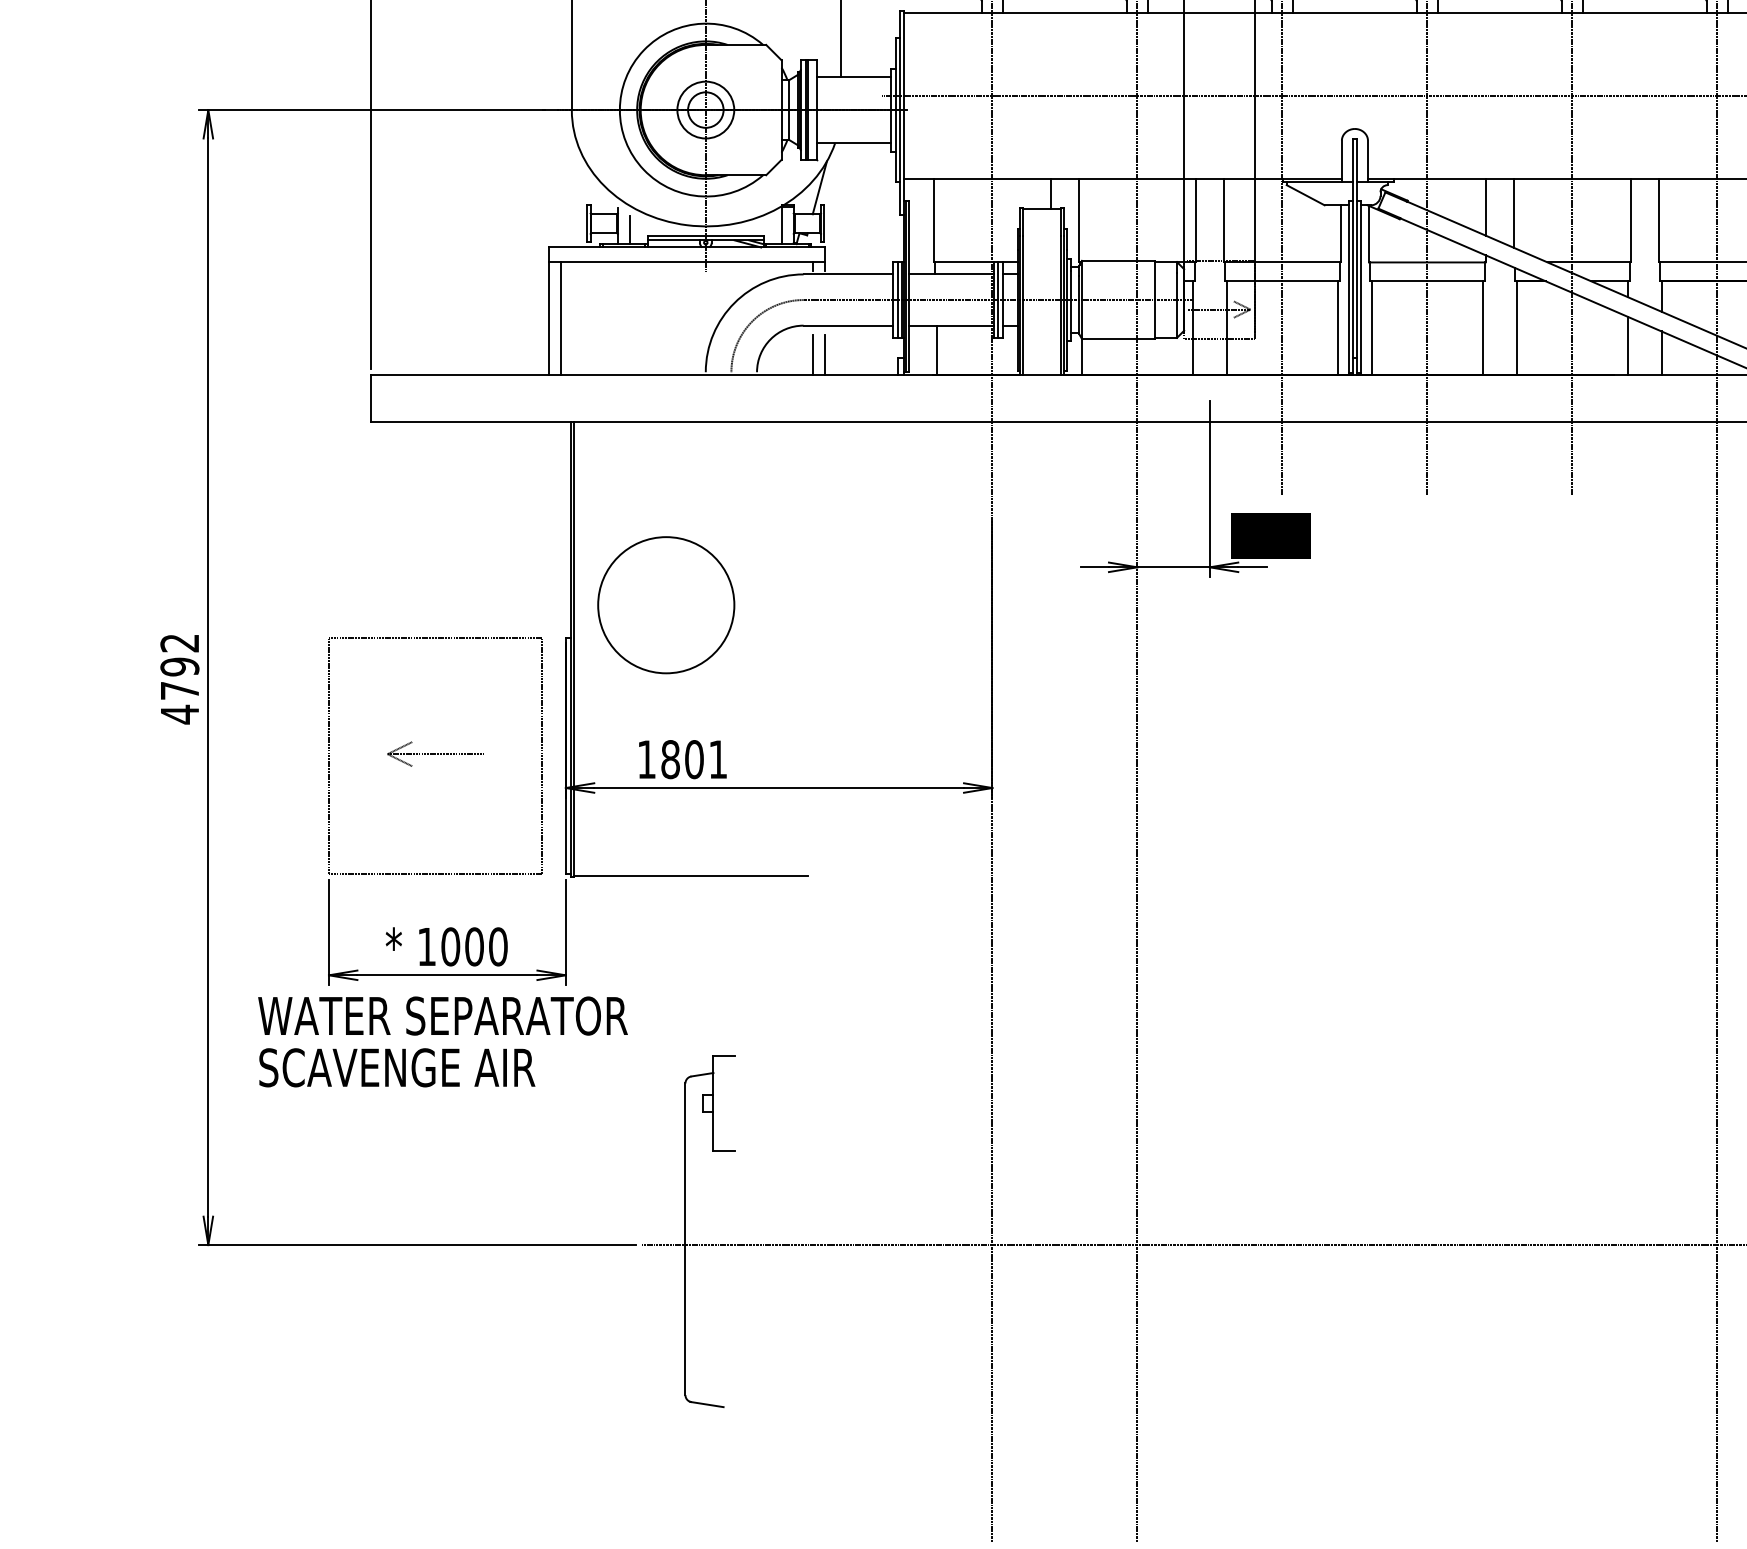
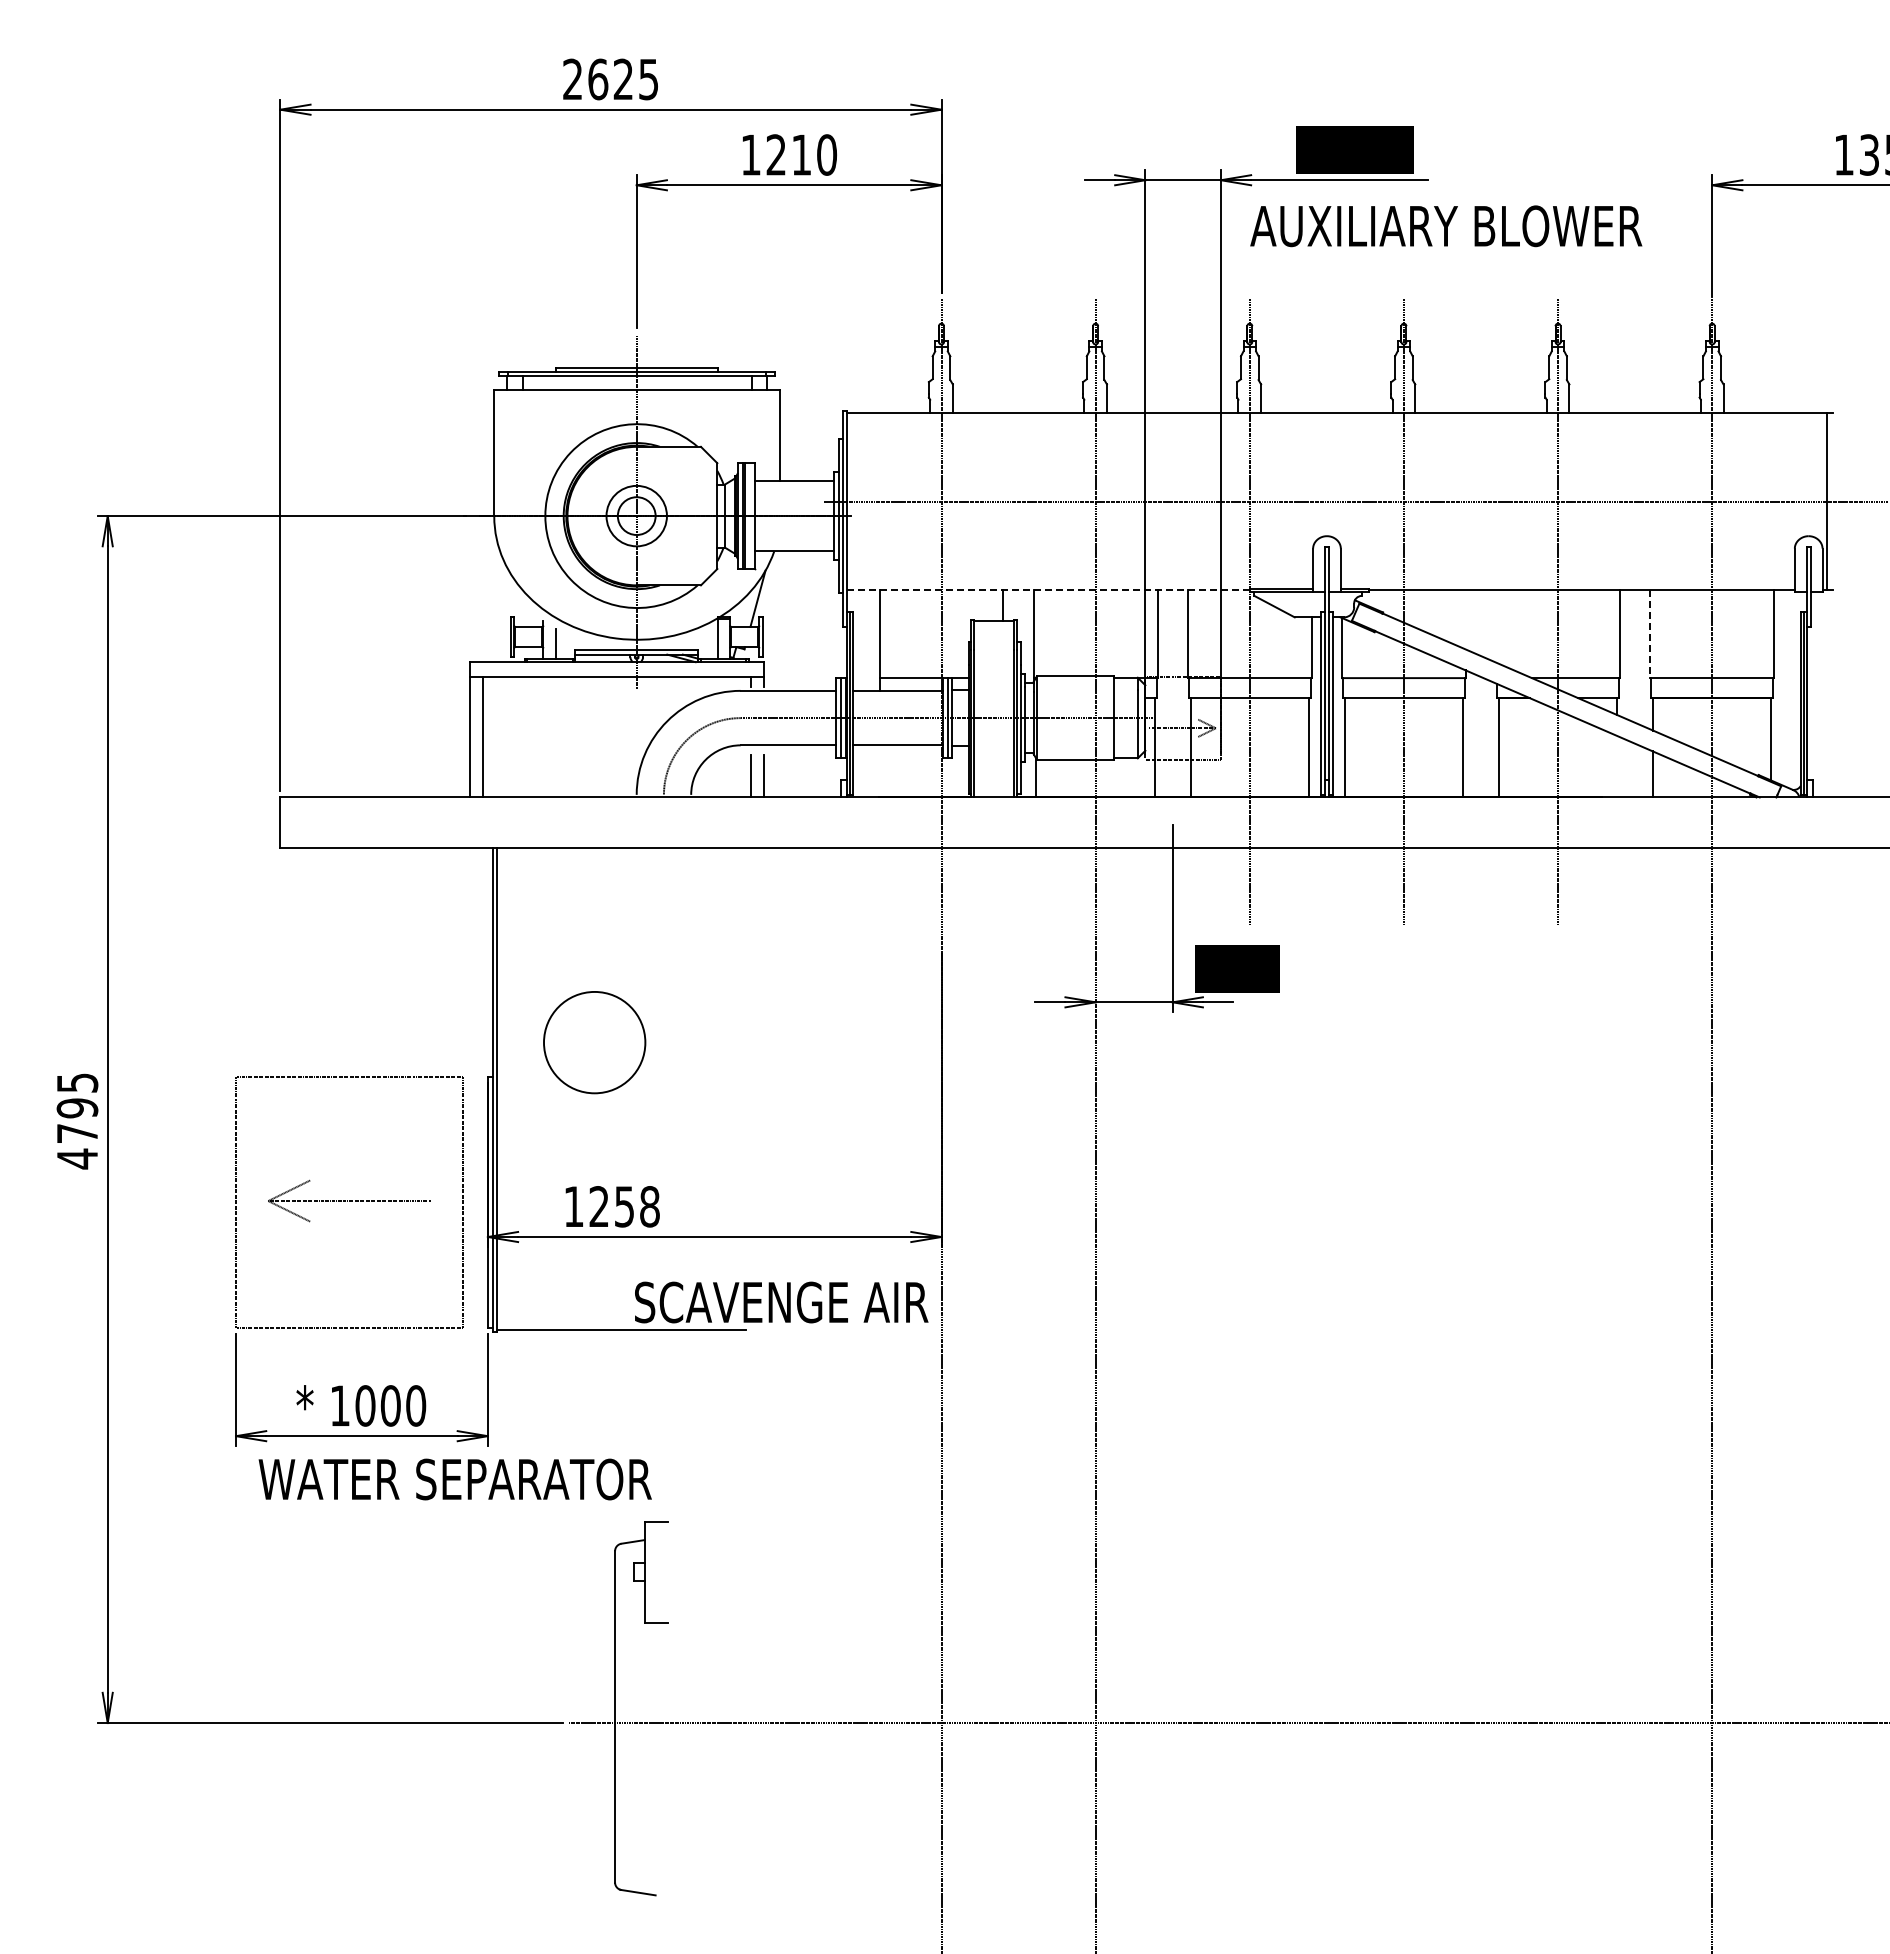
line: (1093, 179) -> (1048, 589), solid -> dashed
line: (1485, 207) -> (1465, 619), removed
line: (1514, 212) -> (1496, 625), removed
line: (1659, 221) -> (1650, 634), solid -> dashed
line: (1628, 345) -> (1617, 766), removed
line: (936, 350) -> (882, 771), removed
circle: (666, 605) -> (594, 1042), size x0.7
text: (179, 642) -> (77, 1082), 4792 -> 4795
part: (434, 753) -> (348, 1200), size x1.6
text: (694, 759) -> (624, 1206), 1801 -> 1258
text: (442, 1016) -> (454, 1479), moved
text: (397, 1067) -> (781, 1302), moved

